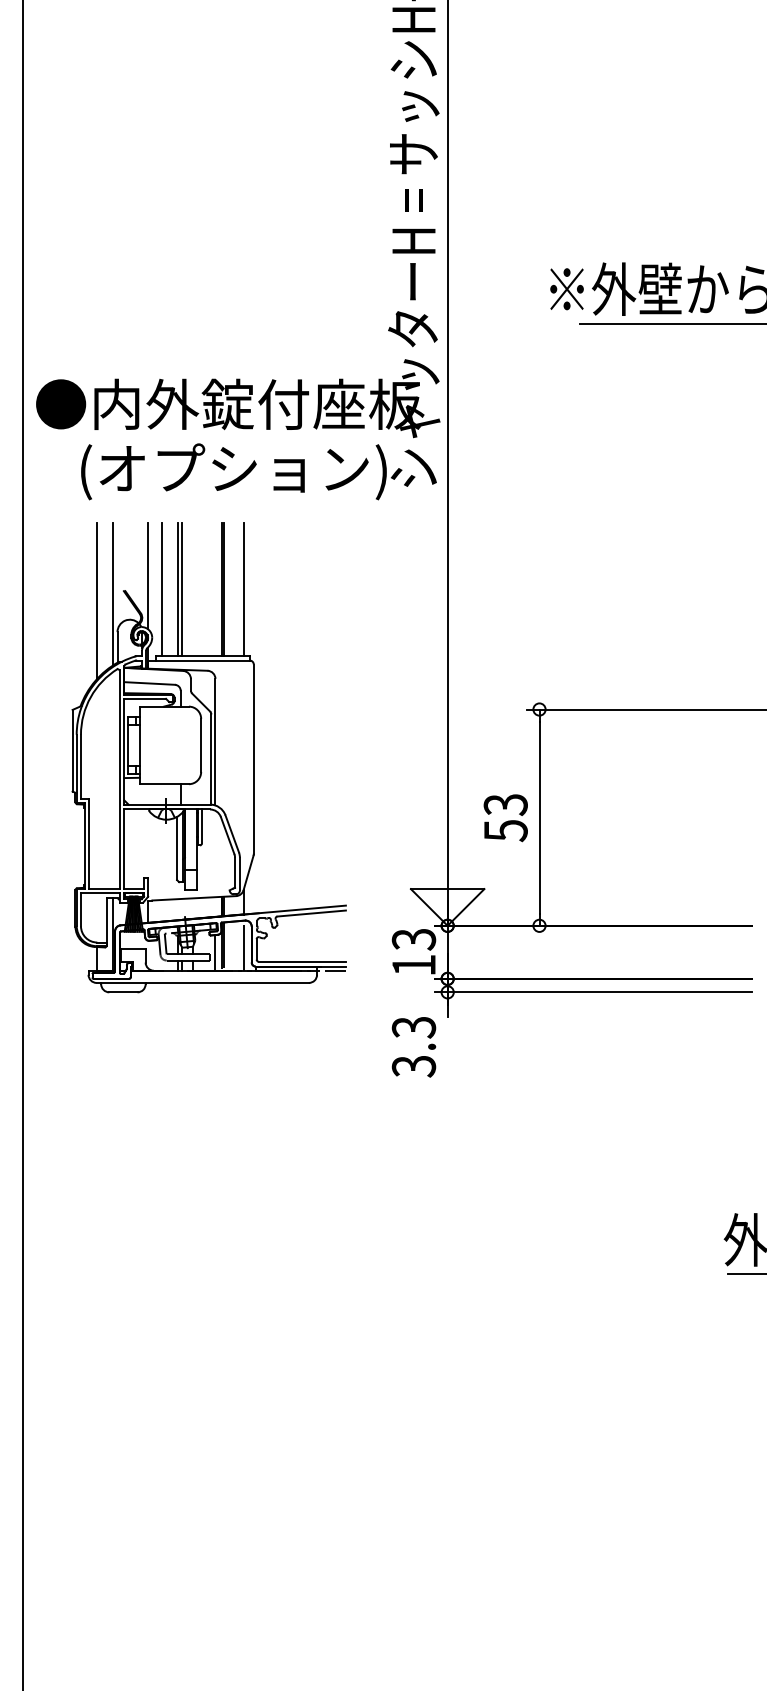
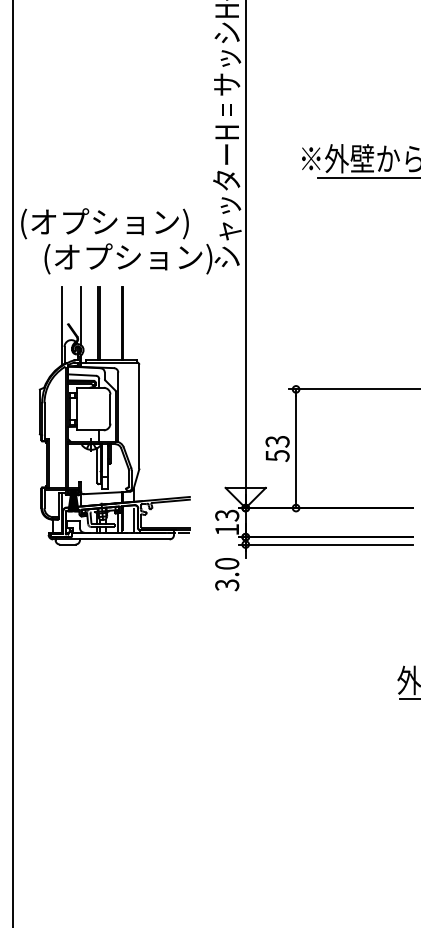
text: (226, 407) -> (124, 223), ●内外錠付座板 -> (オプション)
line: (161, 589) -> (88, 323), removed
line: (243, 589) -> (133, 323), removed
line: (97, 600) -> (53, 329), removed
text: (414, 1026) -> (227, 563), 3.3 -> 3.0

